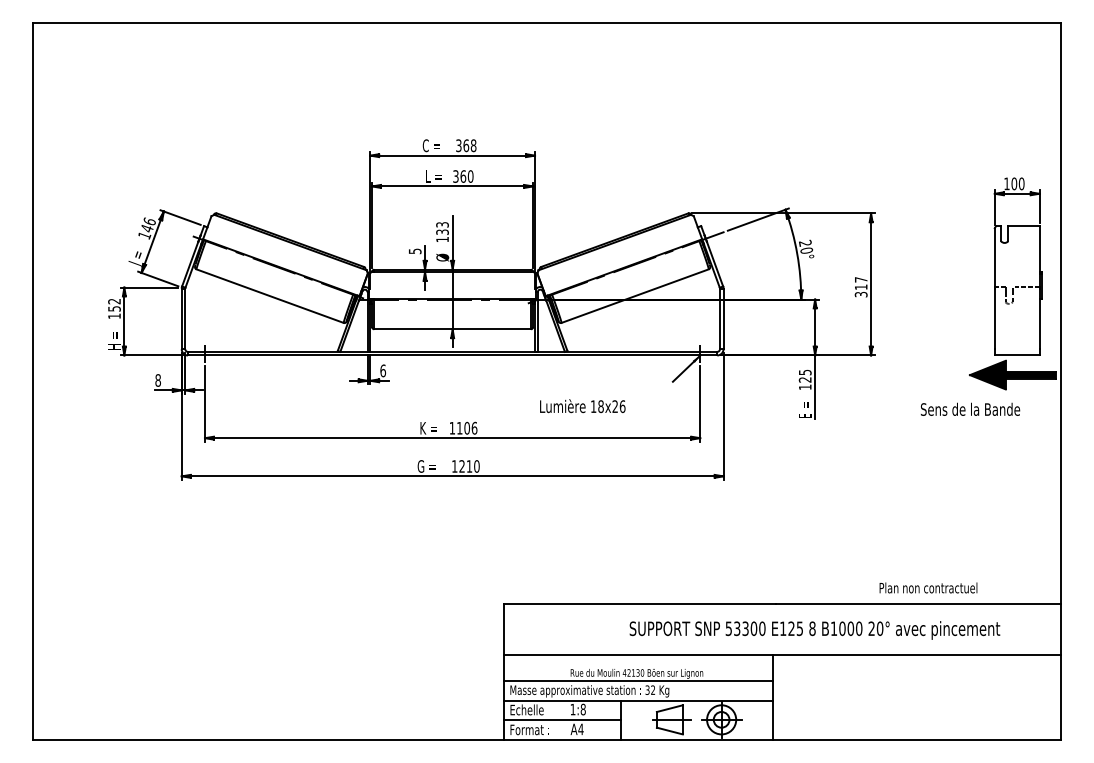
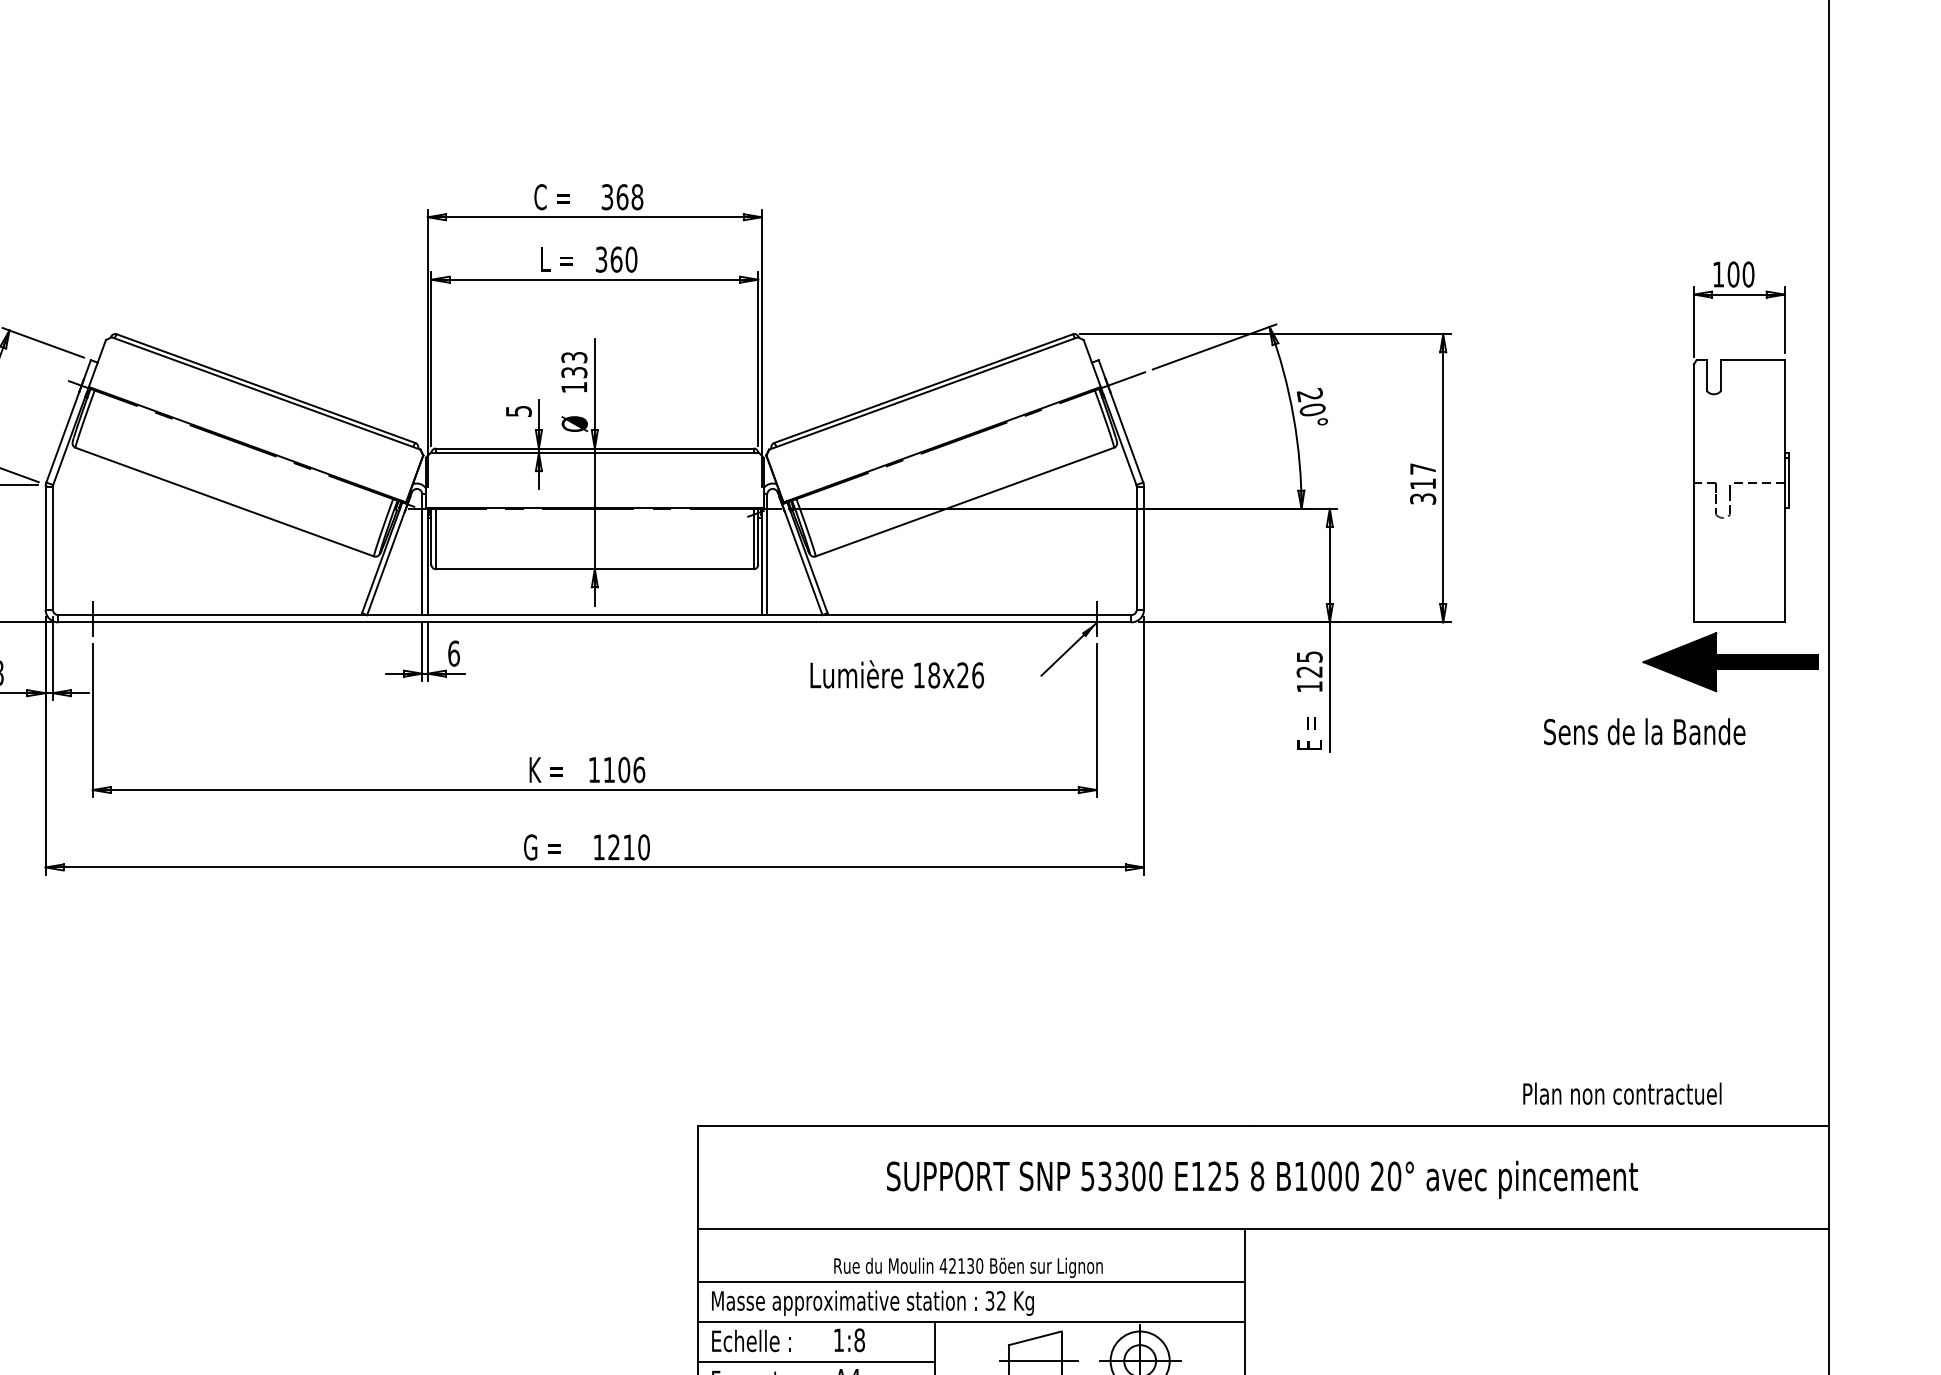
text: (582, 406) -> (896, 675), moved
text: (928, 587) -> (1622, 1092), moved
text: (814, 630) -> (1261, 1179), moved

